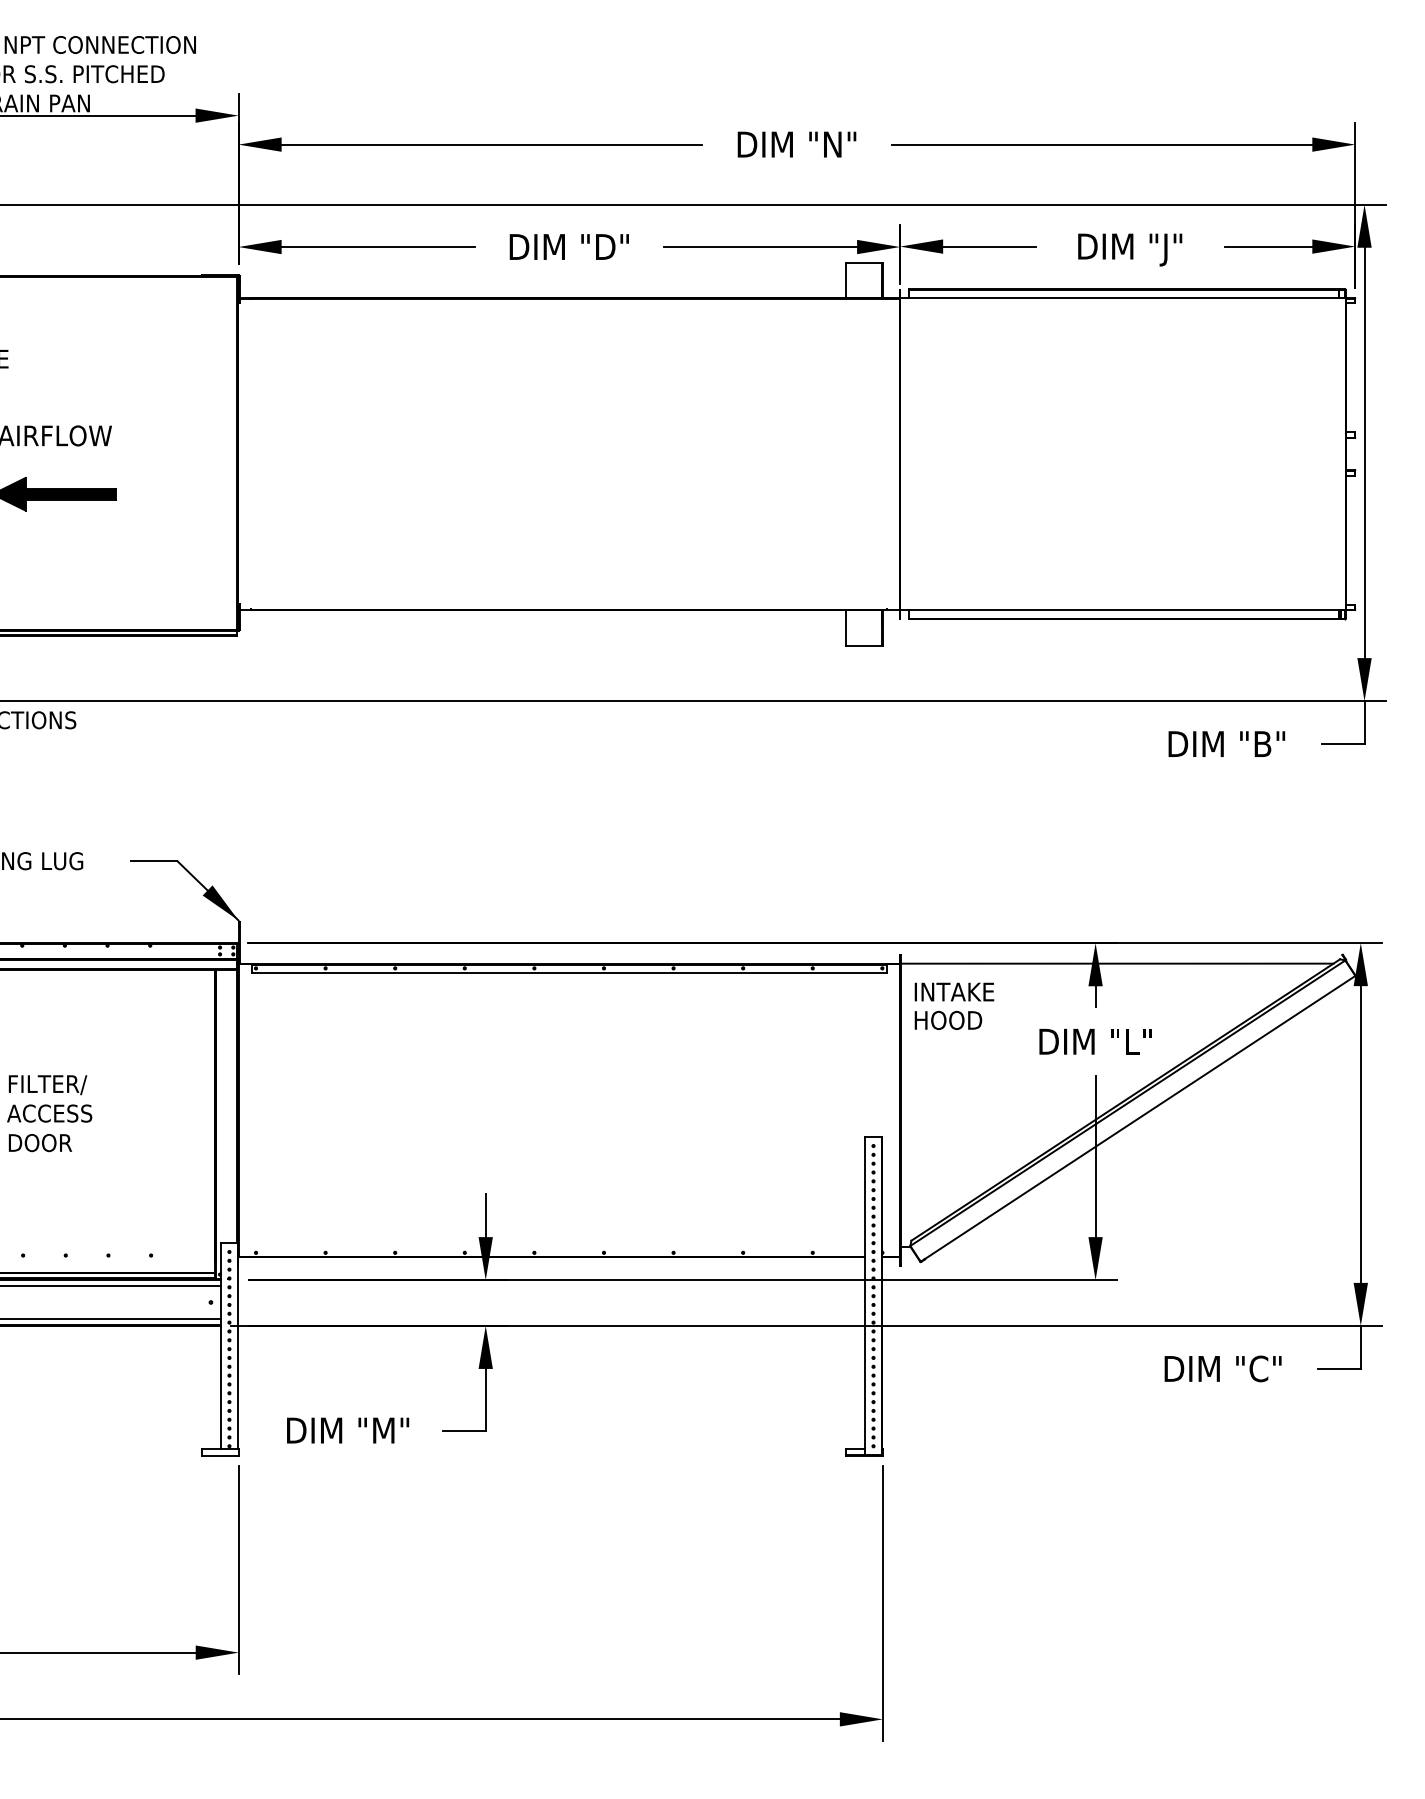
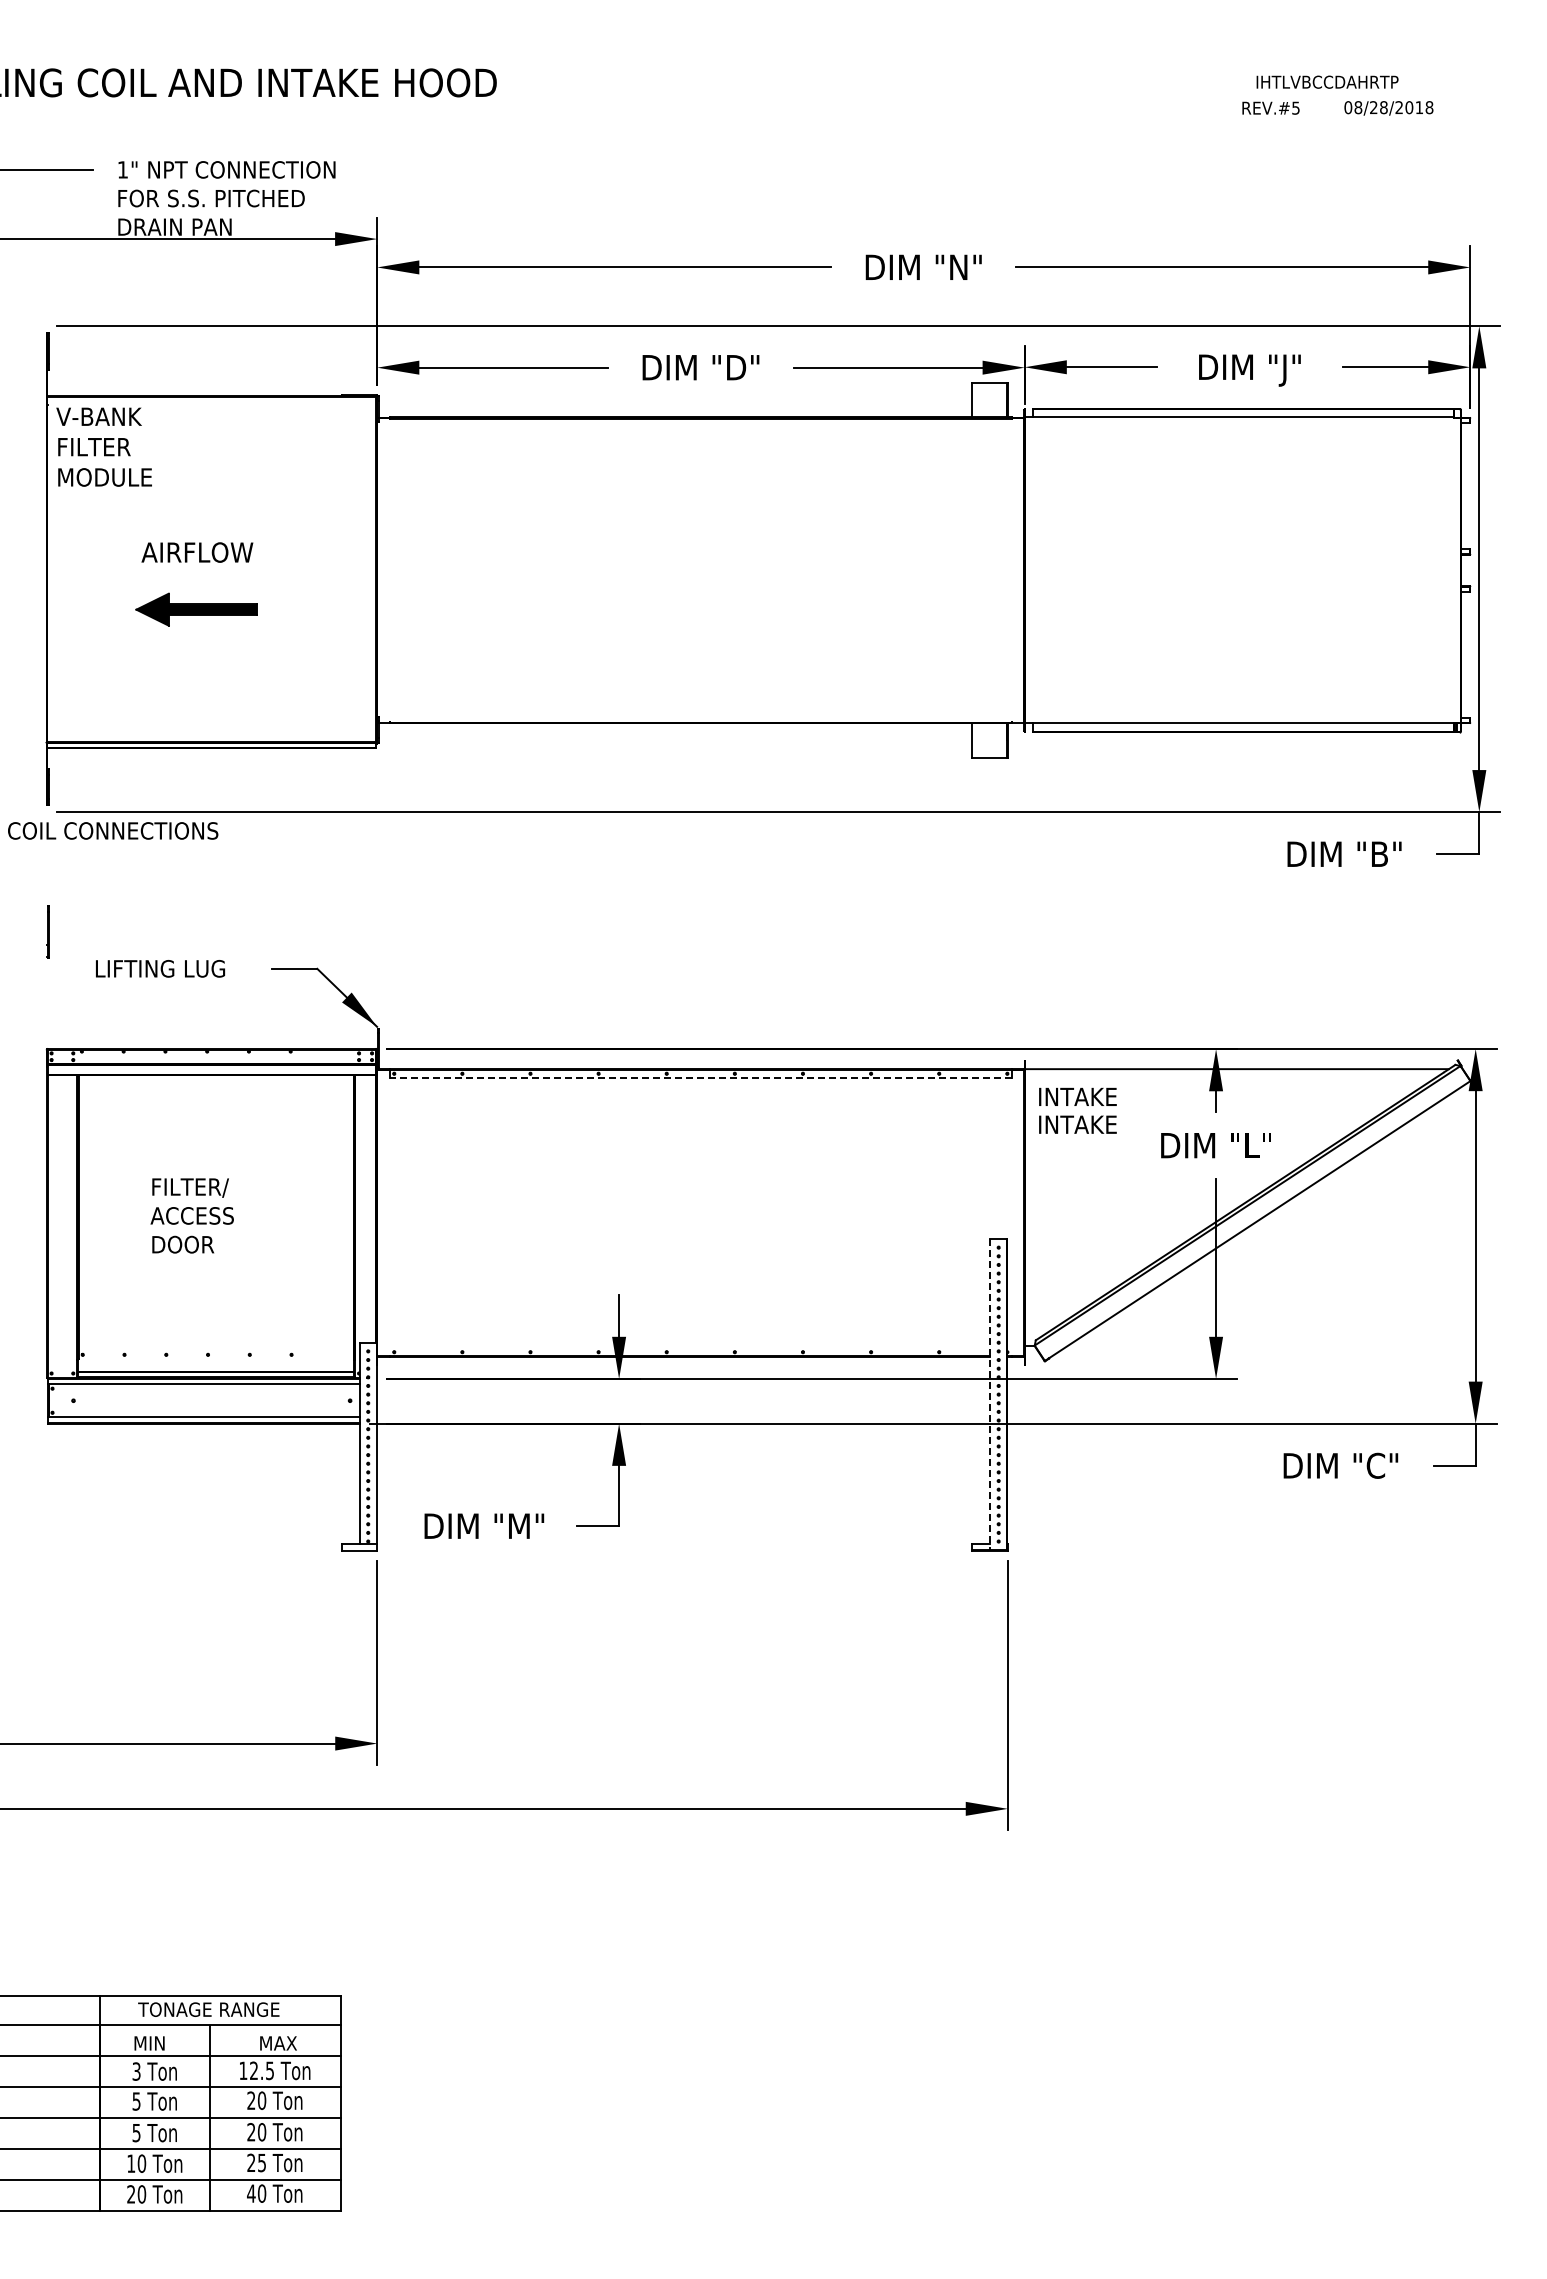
line: (568, 973) -> (700, 1078), solid -> dashed
text: (955, 1020) -> (1078, 1124), HOOD -> INTAKE
line: (865, 1296) -> (990, 1394), solid -> dashed

